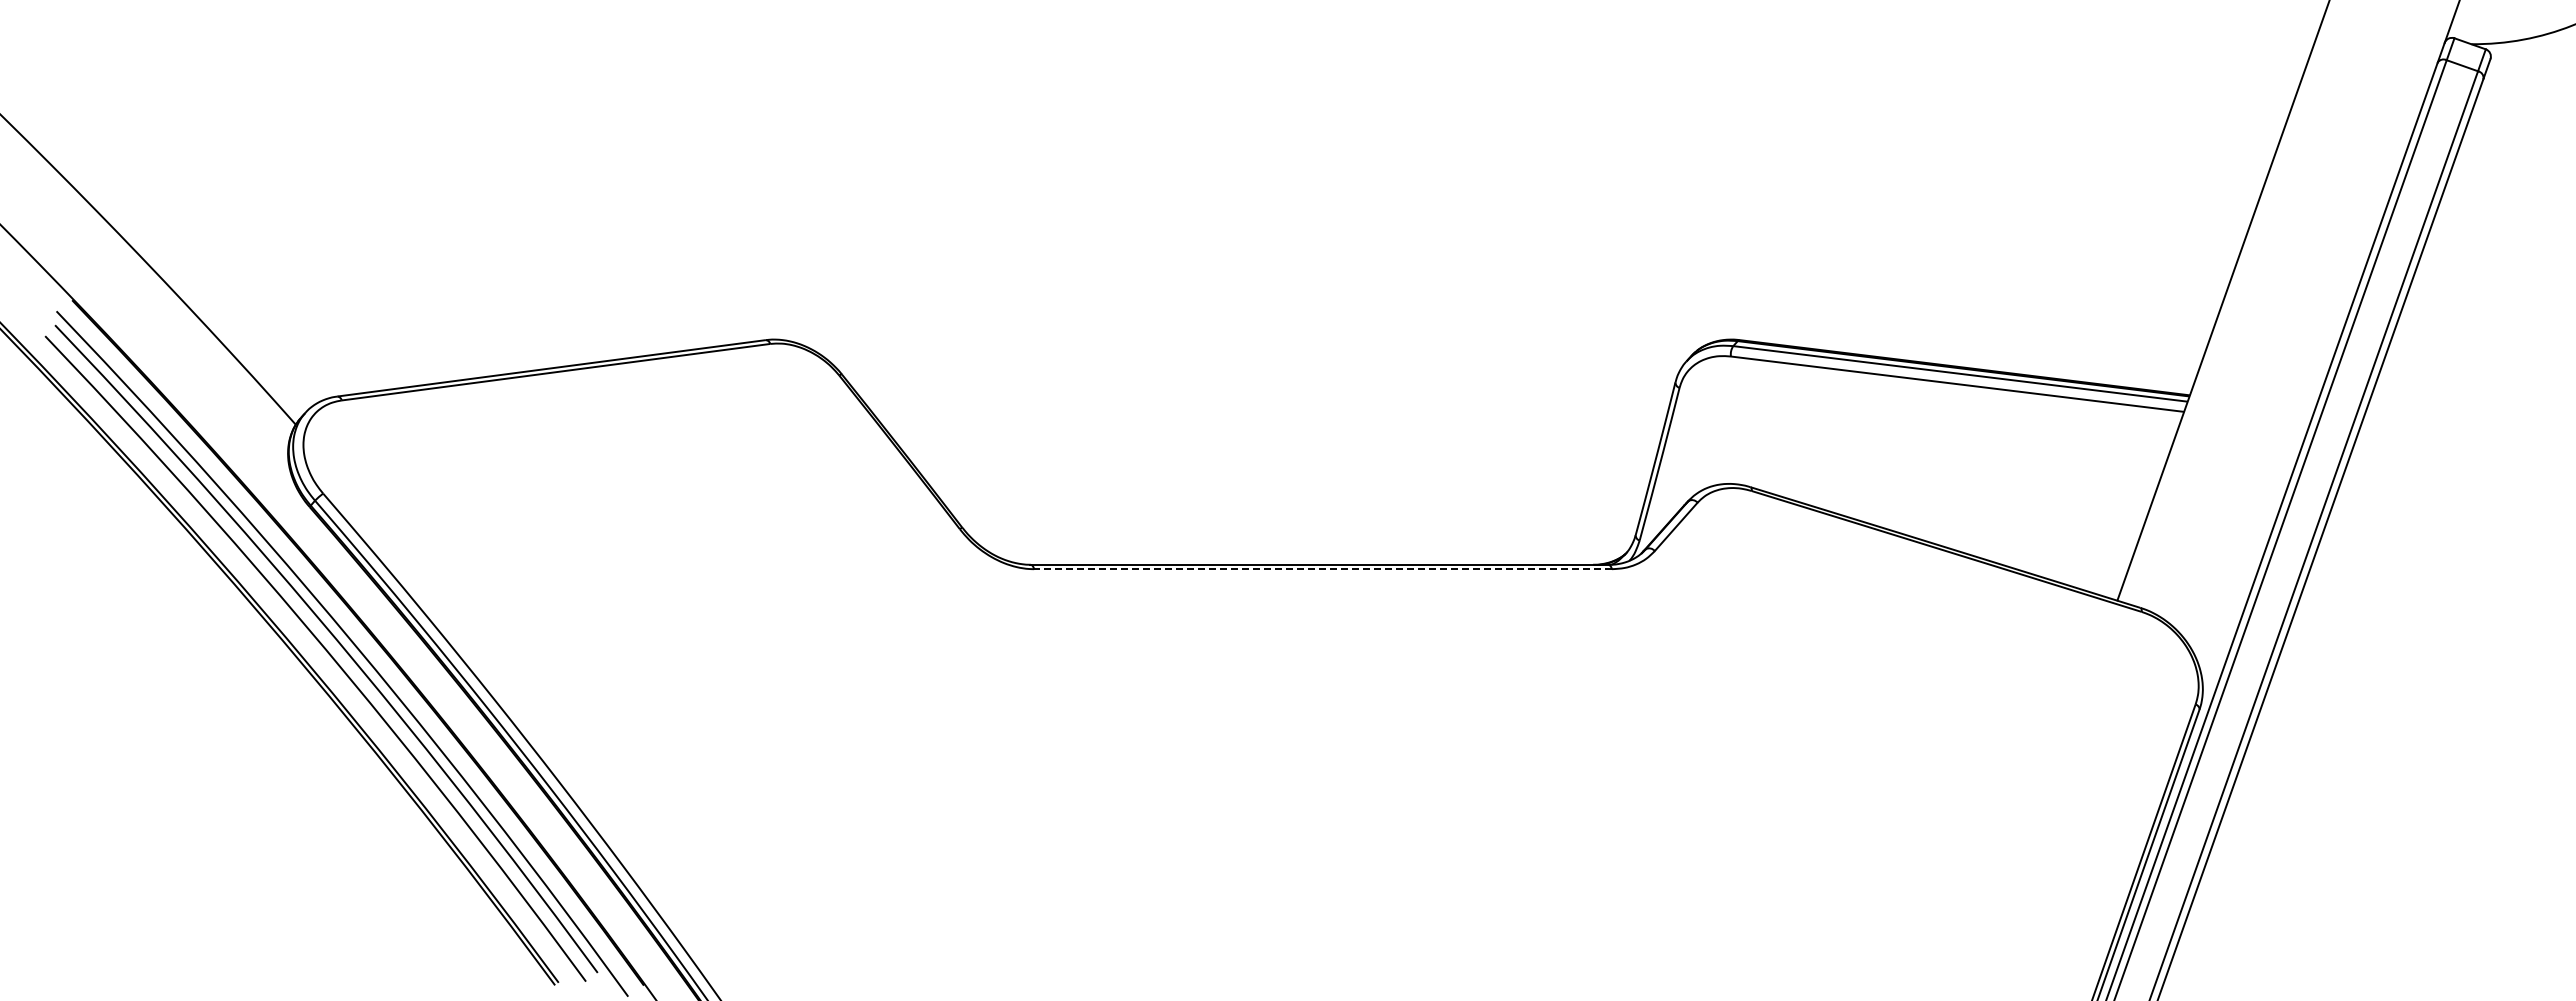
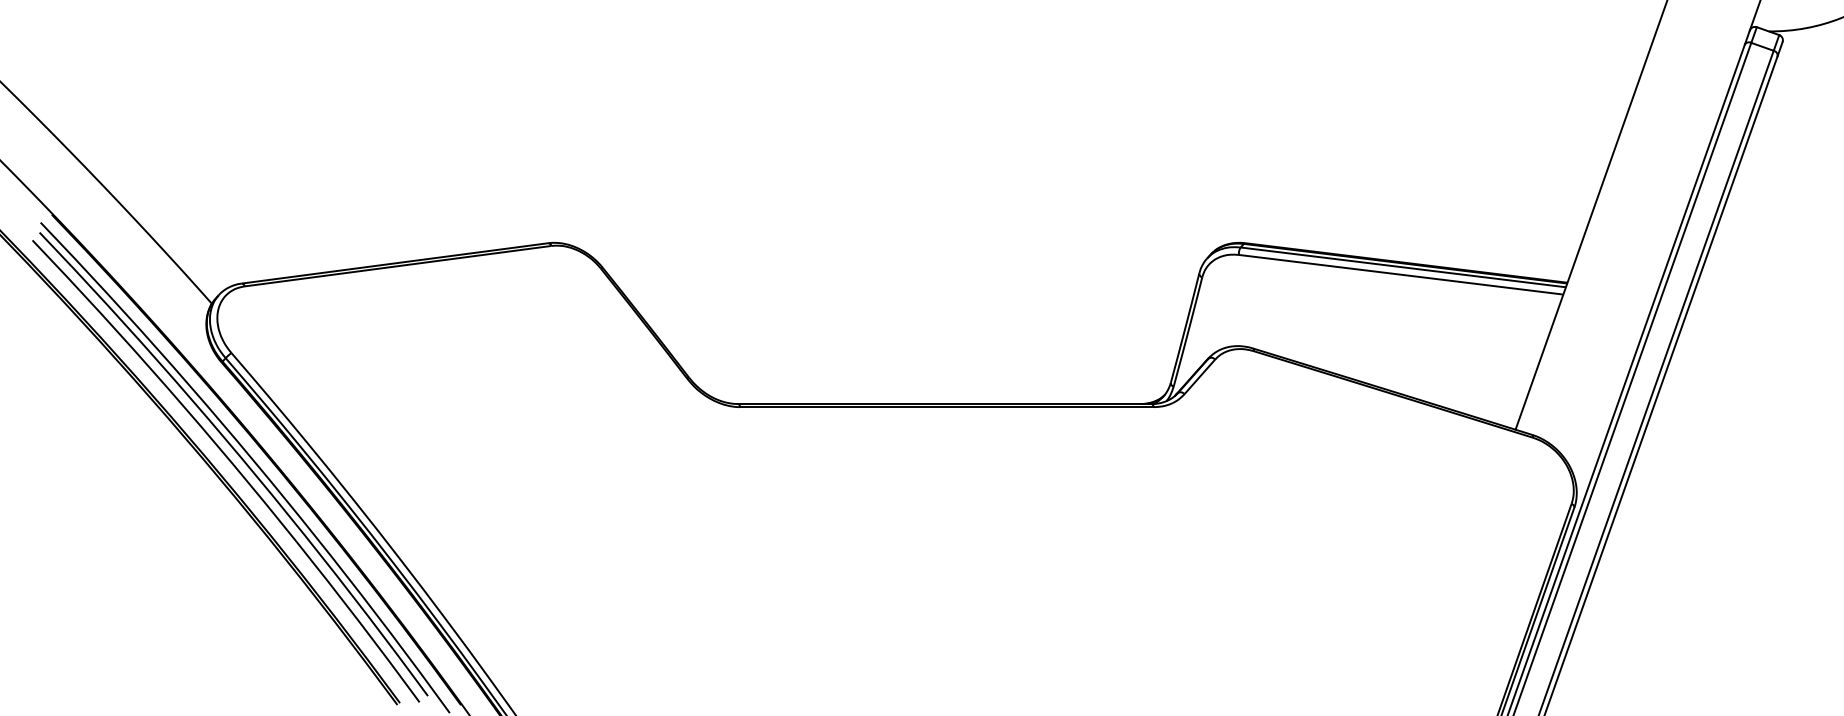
line: (1323, 569) -> (947, 407), dashed -> solid

